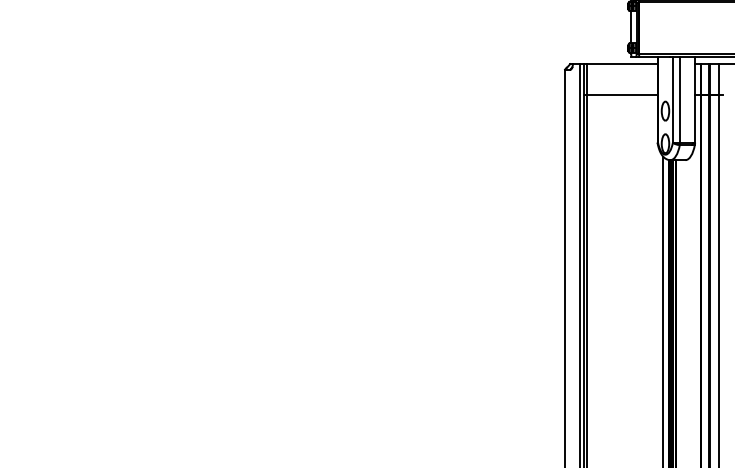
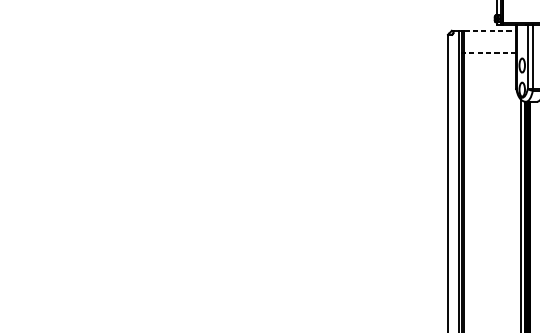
line: (622, 64) -> (490, 31), solid -> dashed
line: (621, 94) -> (489, 53), solid -> dashed

